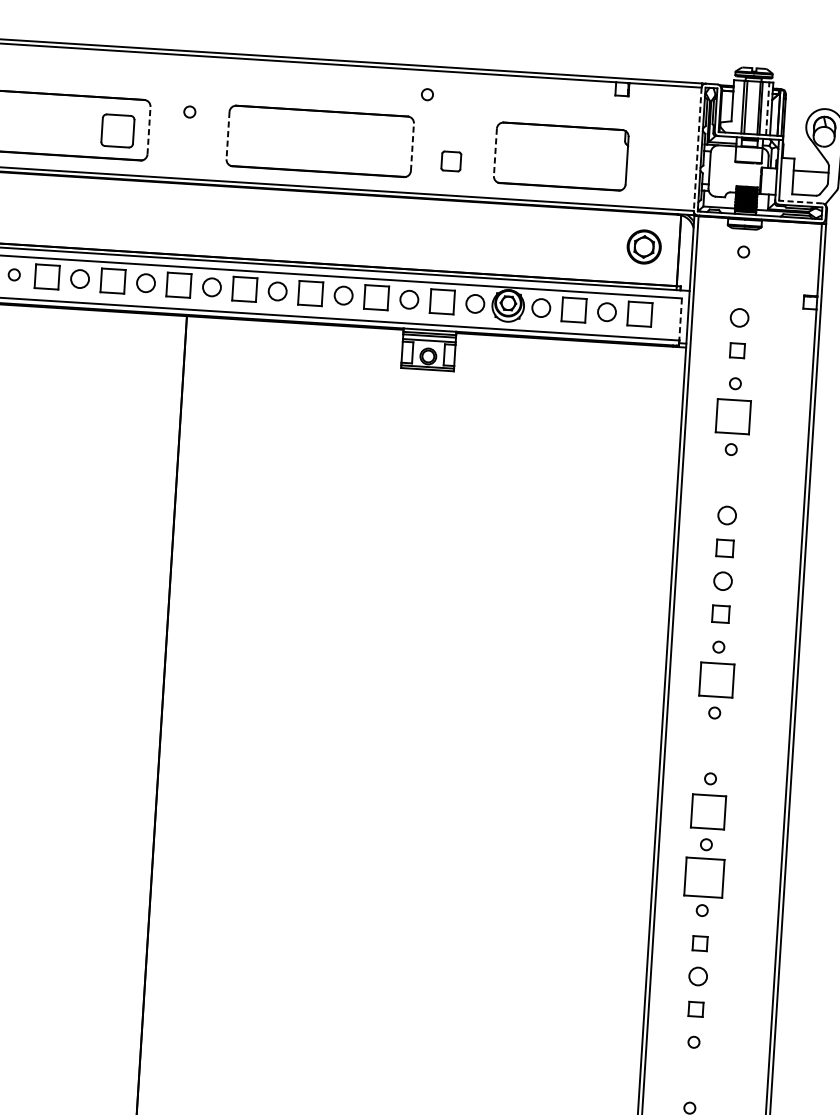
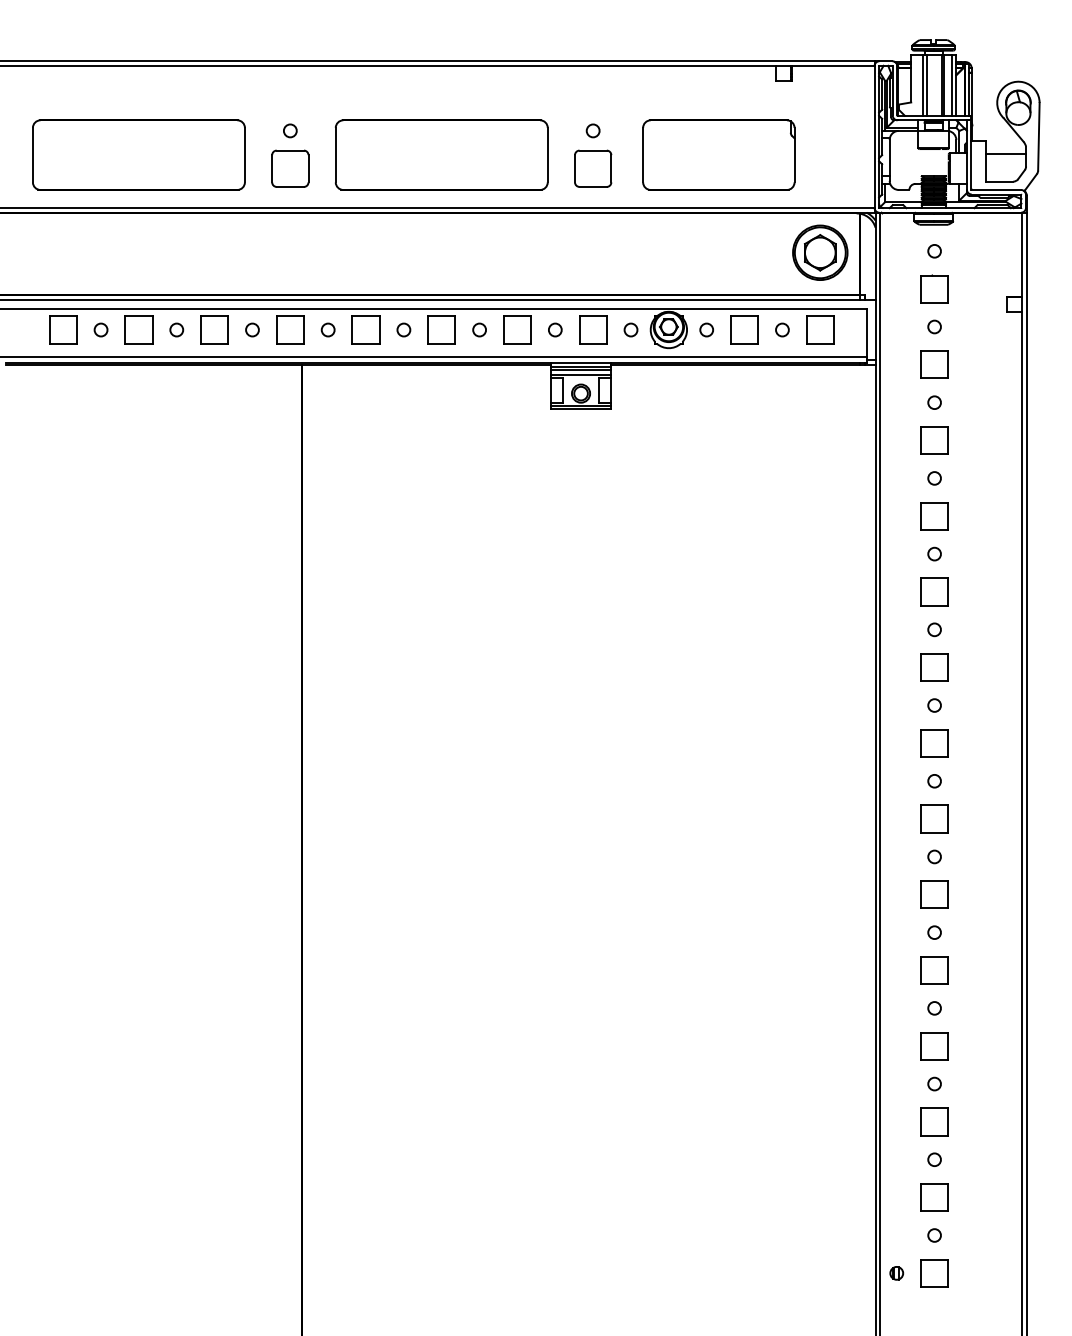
circle: (426, 94) -> (592, 130), moved
line: (767, 108) -> (951, 85), dashed -> solid
part: (118, 130) -> (290, 168), moved
line: (148, 130) -> (244, 154), dashed -> solid
line: (227, 135) -> (335, 155), dashed -> solid
line: (412, 146) -> (547, 154), dashed -> solid
line: (697, 148) -> (874, 136), dashed -> solid
line: (495, 152) -> (643, 155), dashed -> solid
part: (451, 161) -> (593, 168), size x1.67
line: (800, 201) -> (996, 189), dashed -> solid
part: (644, 246) -> (820, 252), size x1.43
circle: (79, 278) -> (176, 329), size x0.62
circle: (146, 282) -> (252, 329), size x0.62
part: (741, 284) -> (934, 288), added
circle: (211, 286) -> (327, 329), size x0.62
circle: (277, 290) -> (403, 329), size x0.62
circle: (343, 295) -> (479, 329), size x0.62
circle: (409, 299) -> (555, 329), size x0.62
circle: (474, 303) -> (630, 329), size x0.62
circle: (540, 307) -> (706, 329), size x0.62
circle: (607, 311) -> (782, 329), size x0.62
circle: (739, 317) -> (934, 326), size x0.62
line: (680, 319) -> (867, 333), dashed -> solid
part: (737, 350) -> (934, 364), size x1.67
part: (733, 416) -> (934, 440), size x0.71
part: (729, 482) -> (934, 516), added
circle: (727, 514) -> (934, 553), size x0.62
part: (724, 547) -> (934, 591), size x1.43
circle: (722, 581) -> (934, 629), size x0.62
part: (720, 614) -> (934, 667), size x1.43
part: (716, 680) -> (934, 743), size x0.71
part: (712, 745) -> (934, 818), added
part: (708, 811) -> (934, 894), size x0.71
part: (704, 877) -> (934, 970), size x0.62
part: (700, 943) -> (934, 1046), size x1.67
circle: (698, 975) -> (934, 1083), size x0.62
part: (695, 1009) -> (934, 1121), size x1.67
part: (691, 1075) -> (934, 1197), added

